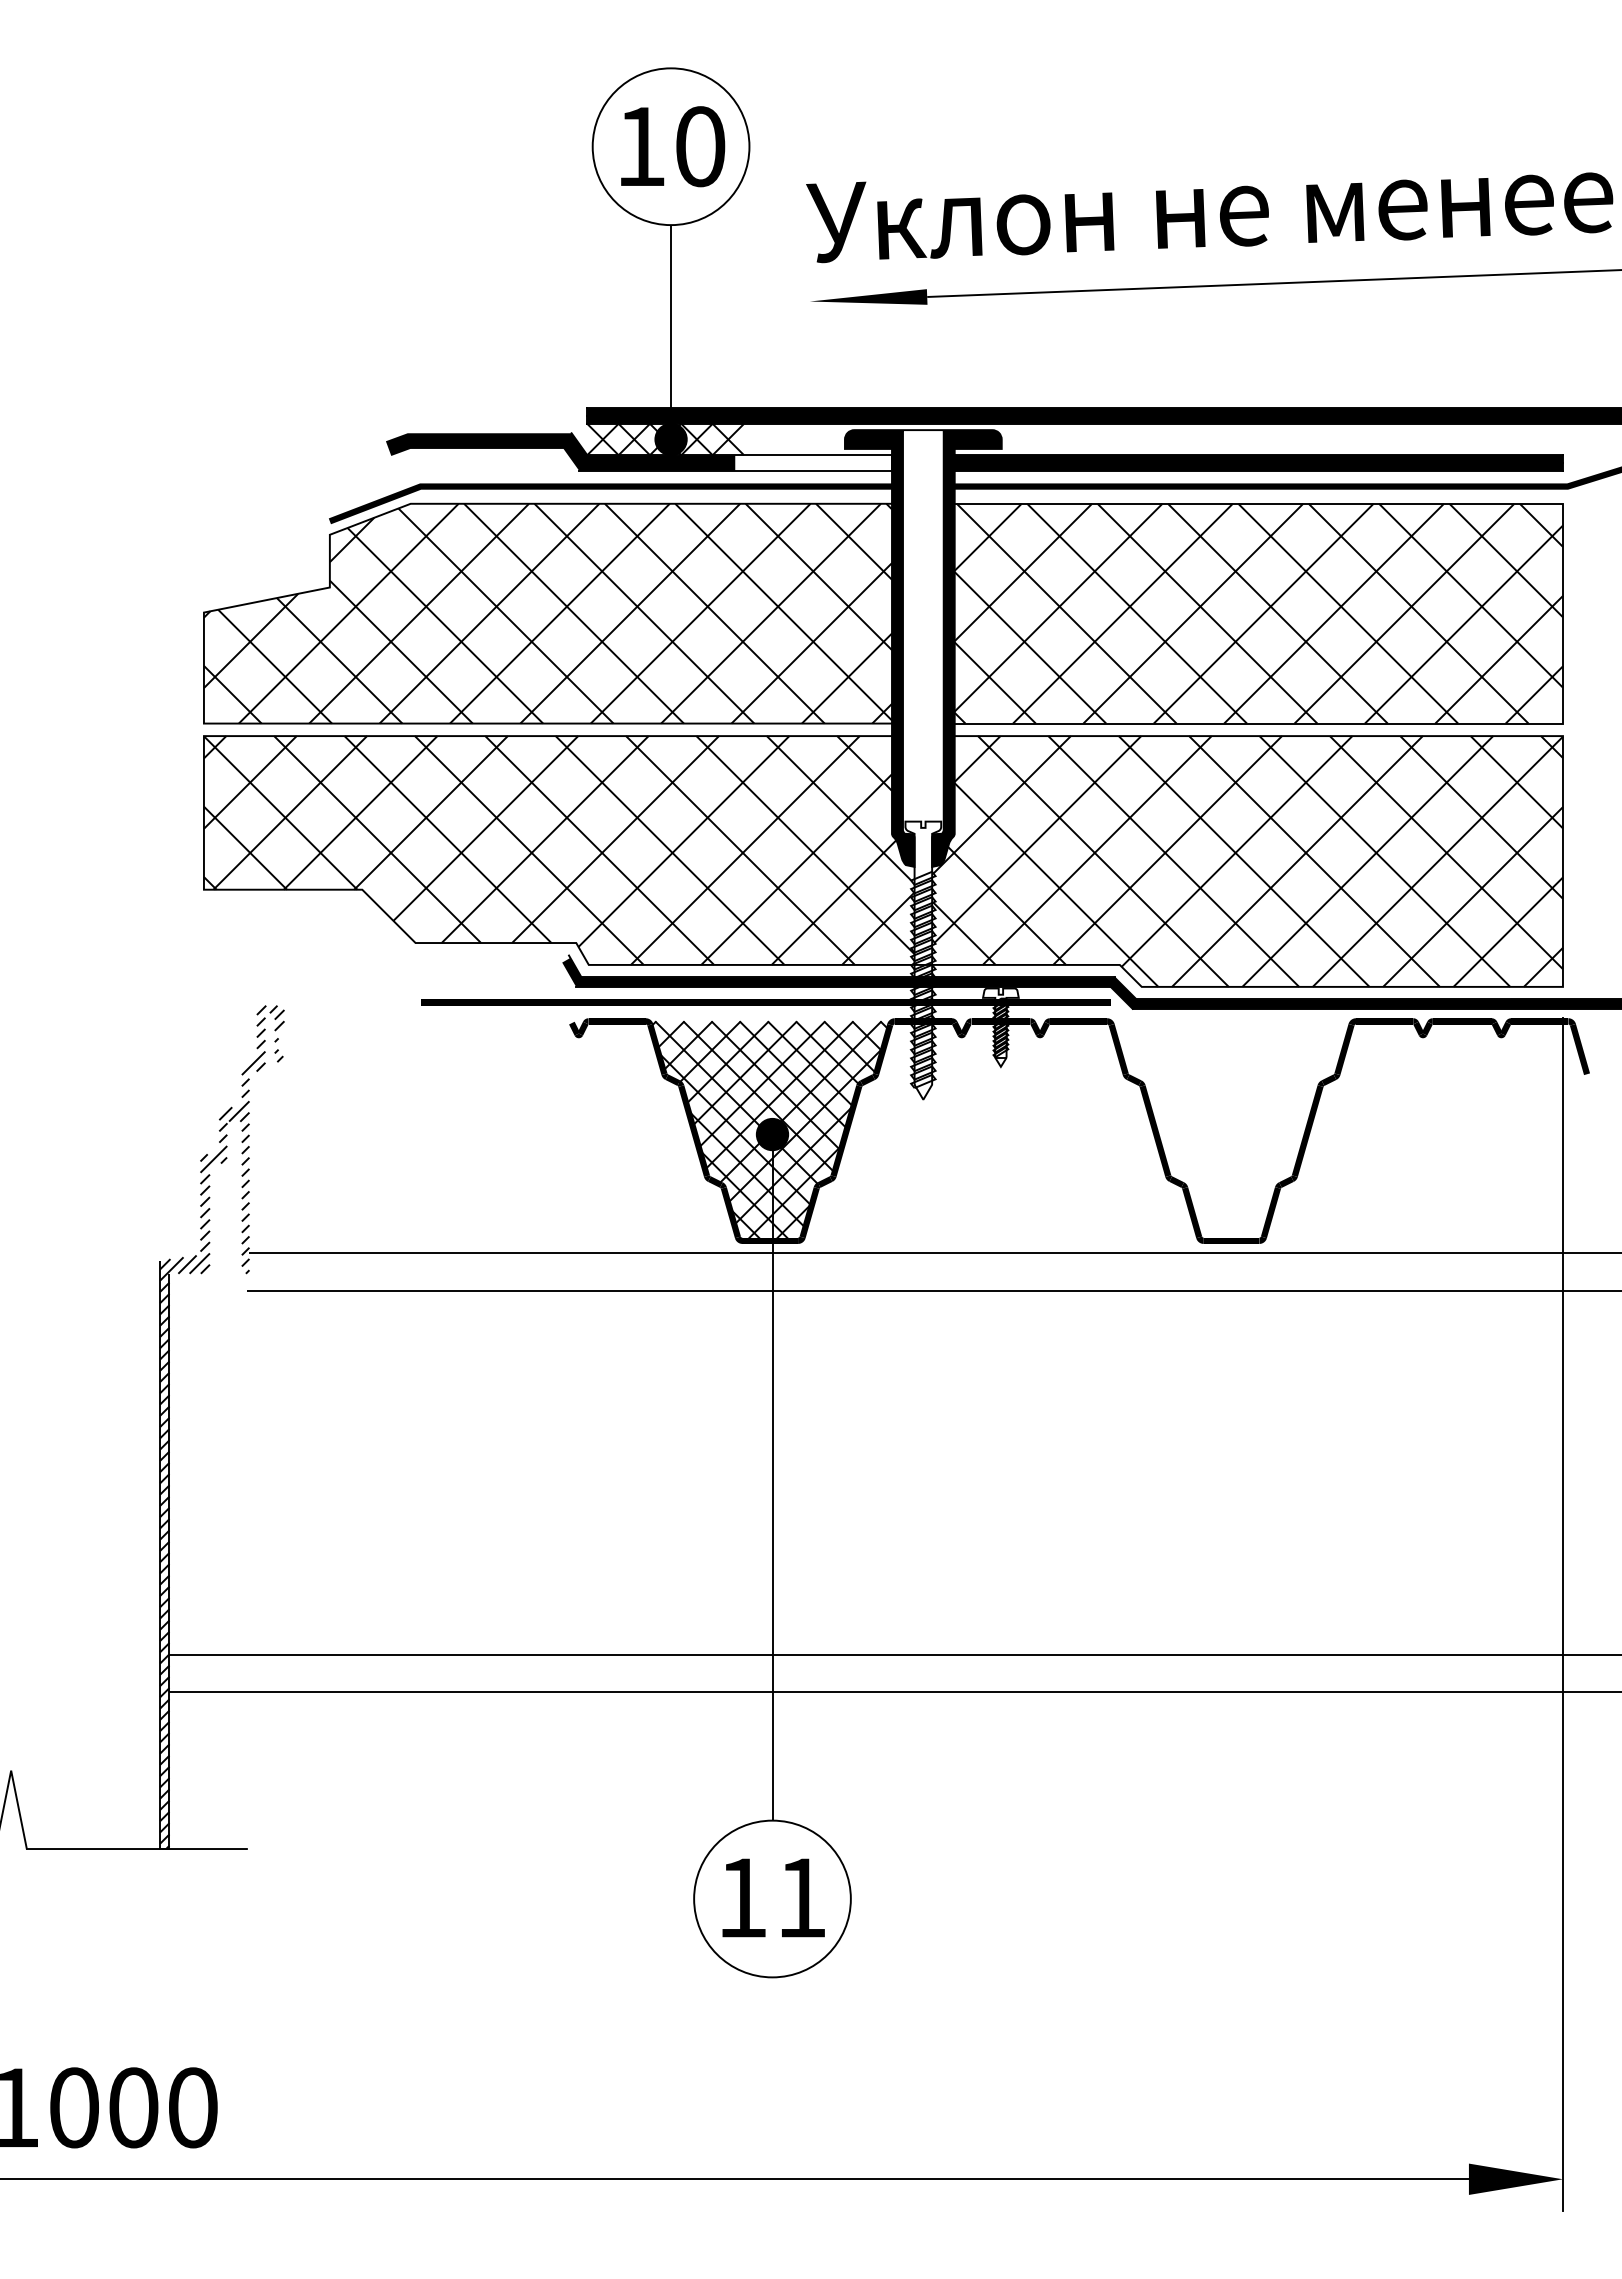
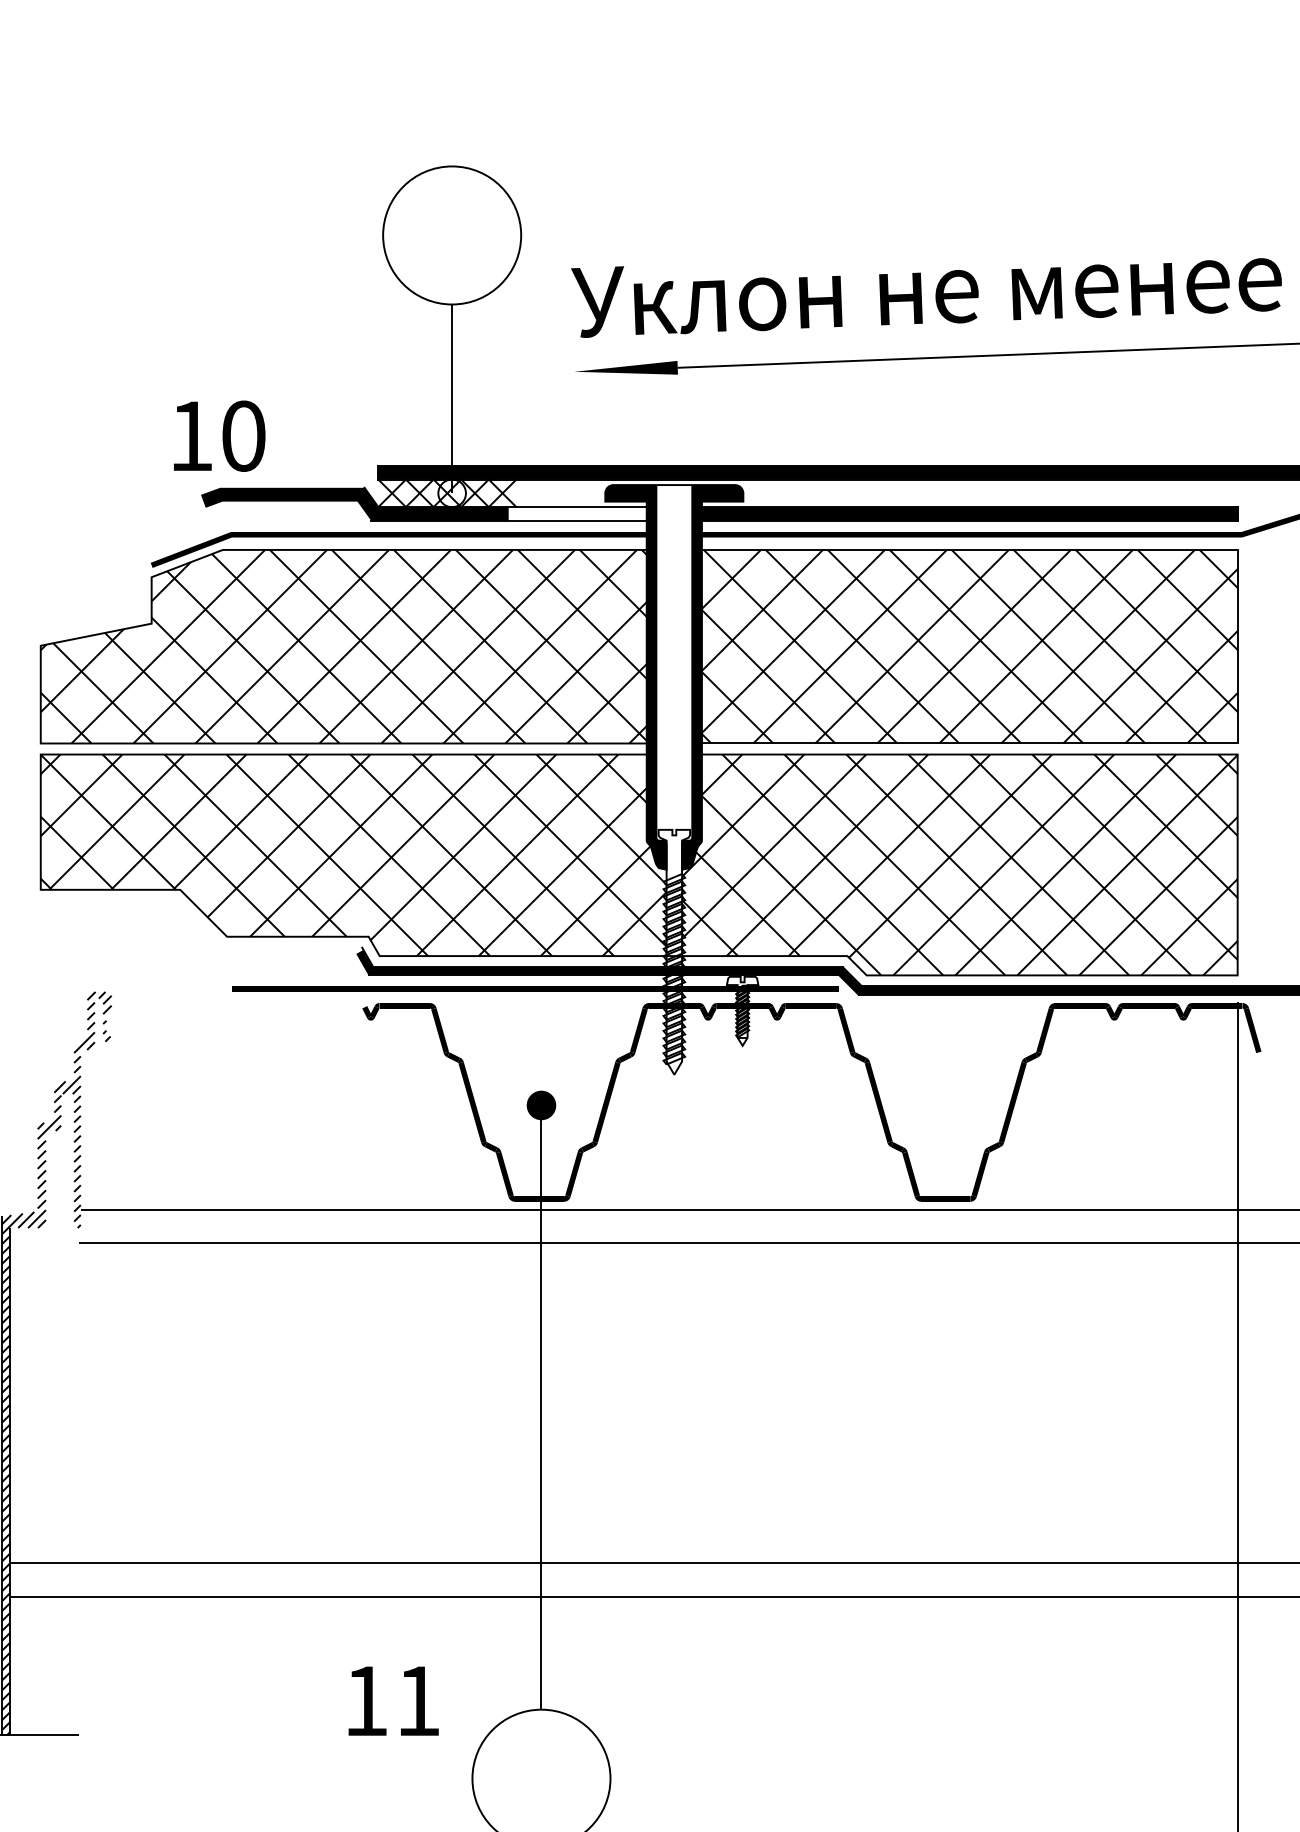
text: (673, 146) -> (220, 436), moved
fill: (670, 439) -> (451, 493), removed
hatch: (769, 1130) -> (538, 1101), removed
text: (773, 1897) -> (393, 1700), moved

